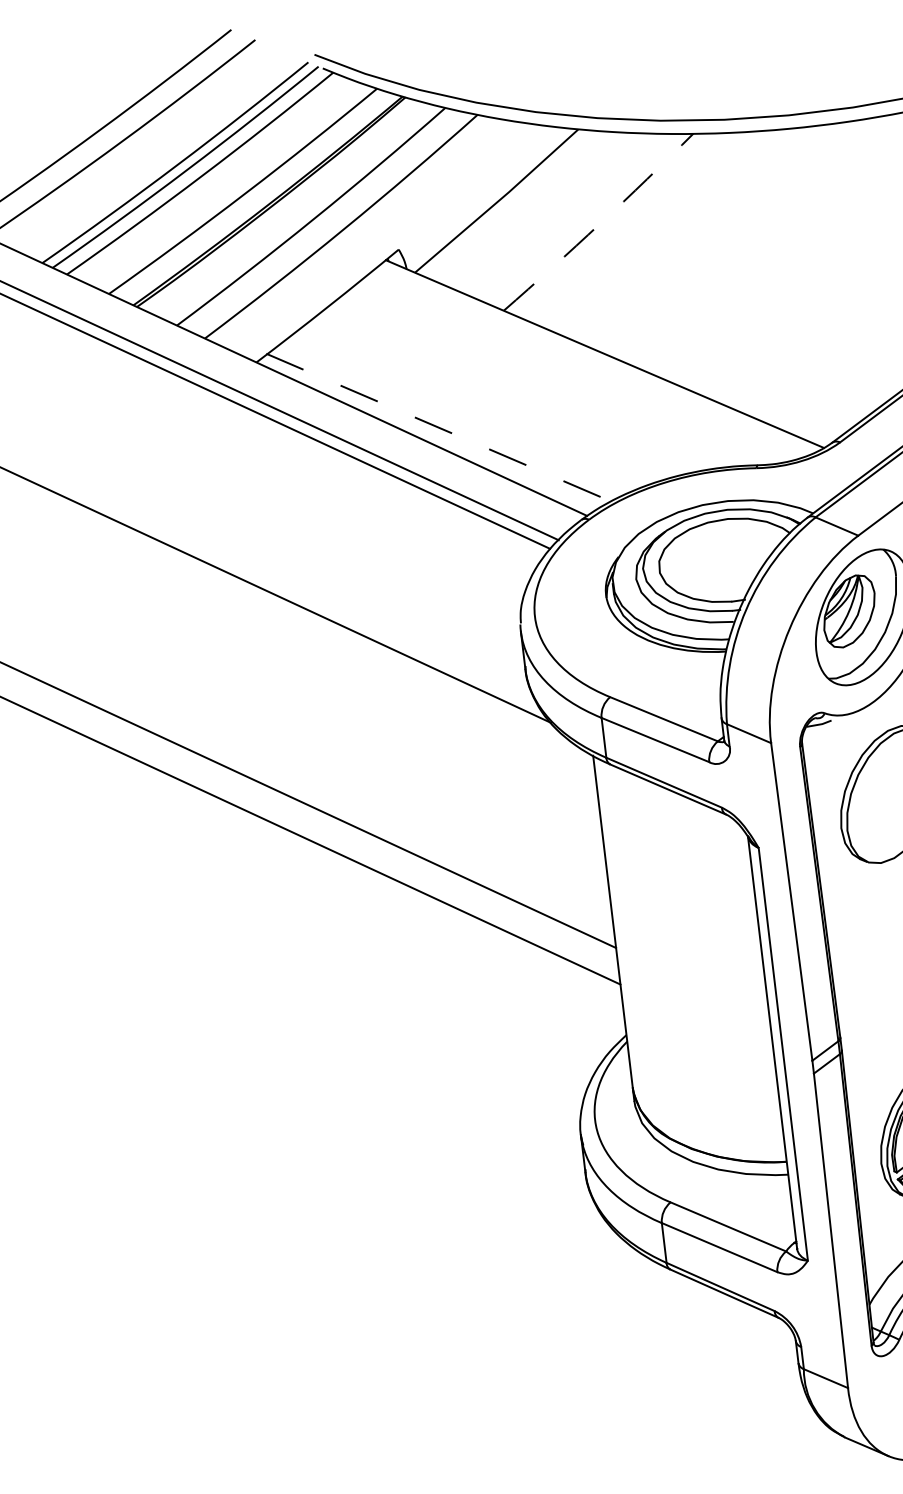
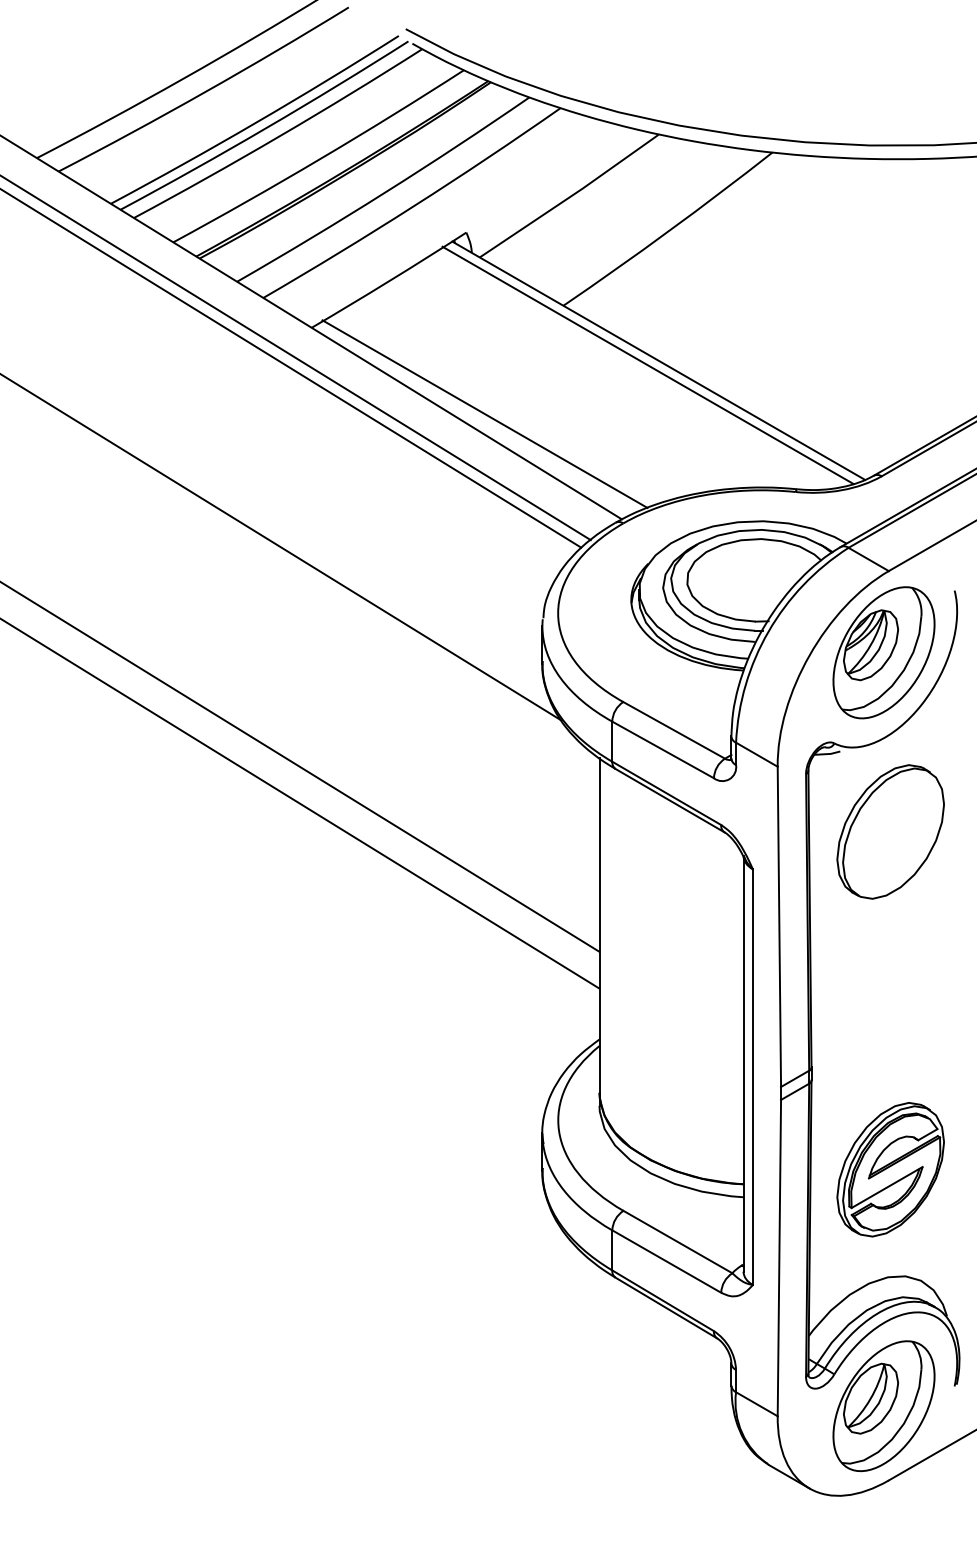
arc: (600, 223) -> (669, 230), dashed -> solid
line: (594, 360) -> (647, 365), added
line: (439, 427) -> (485, 414), dashed -> solid

